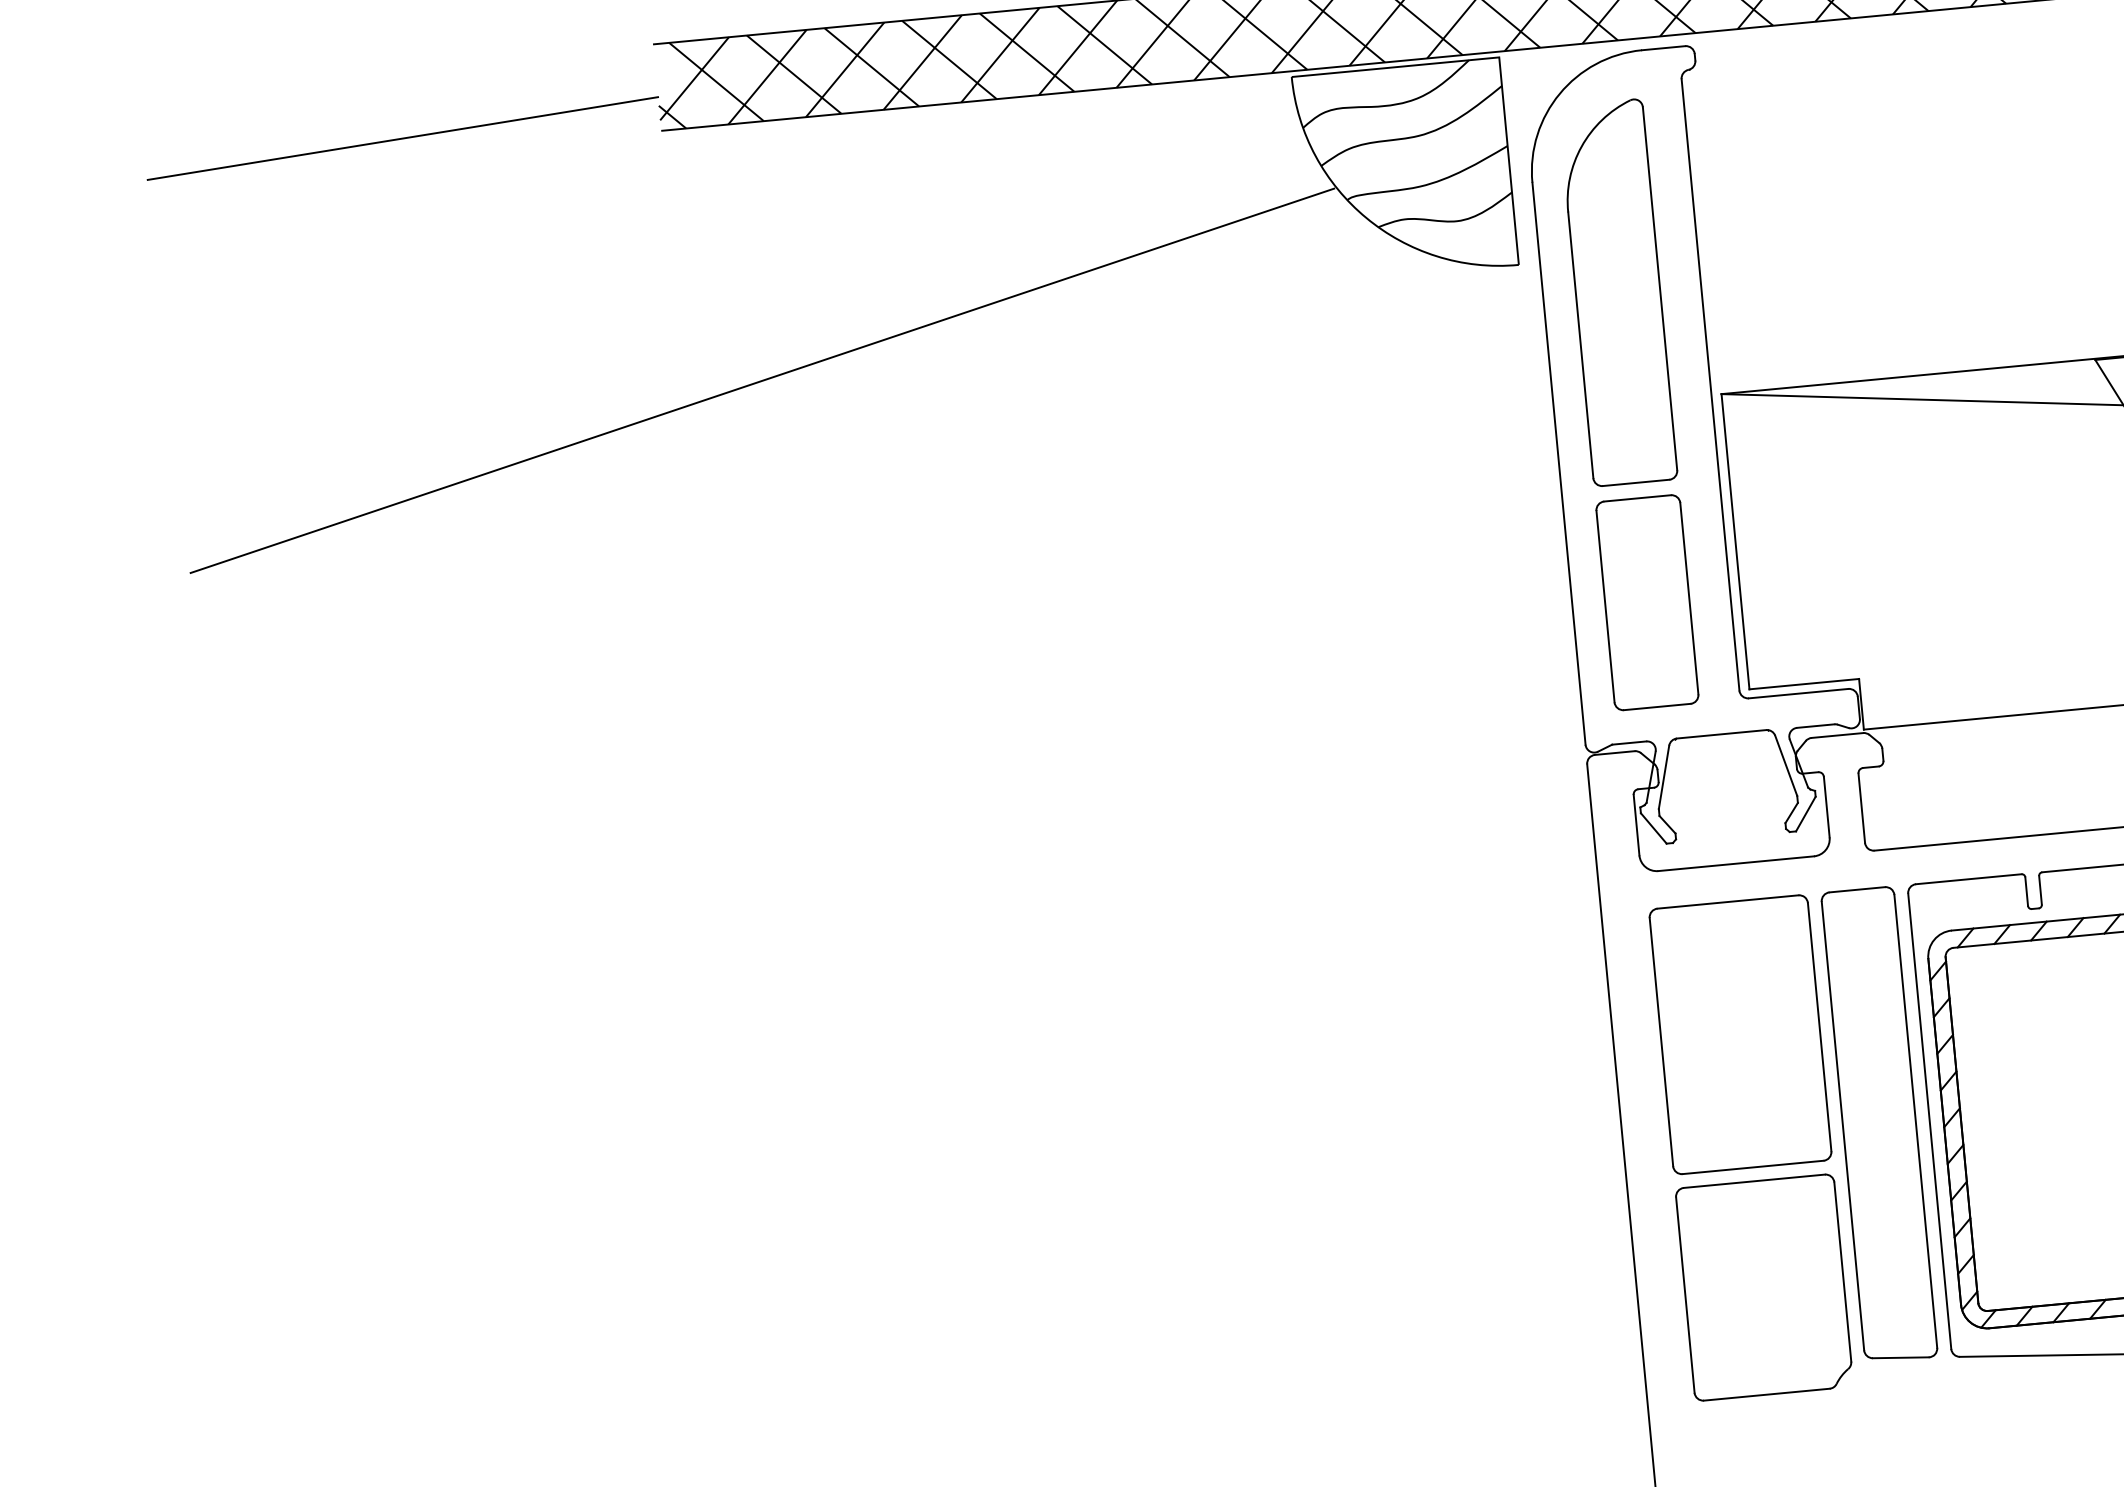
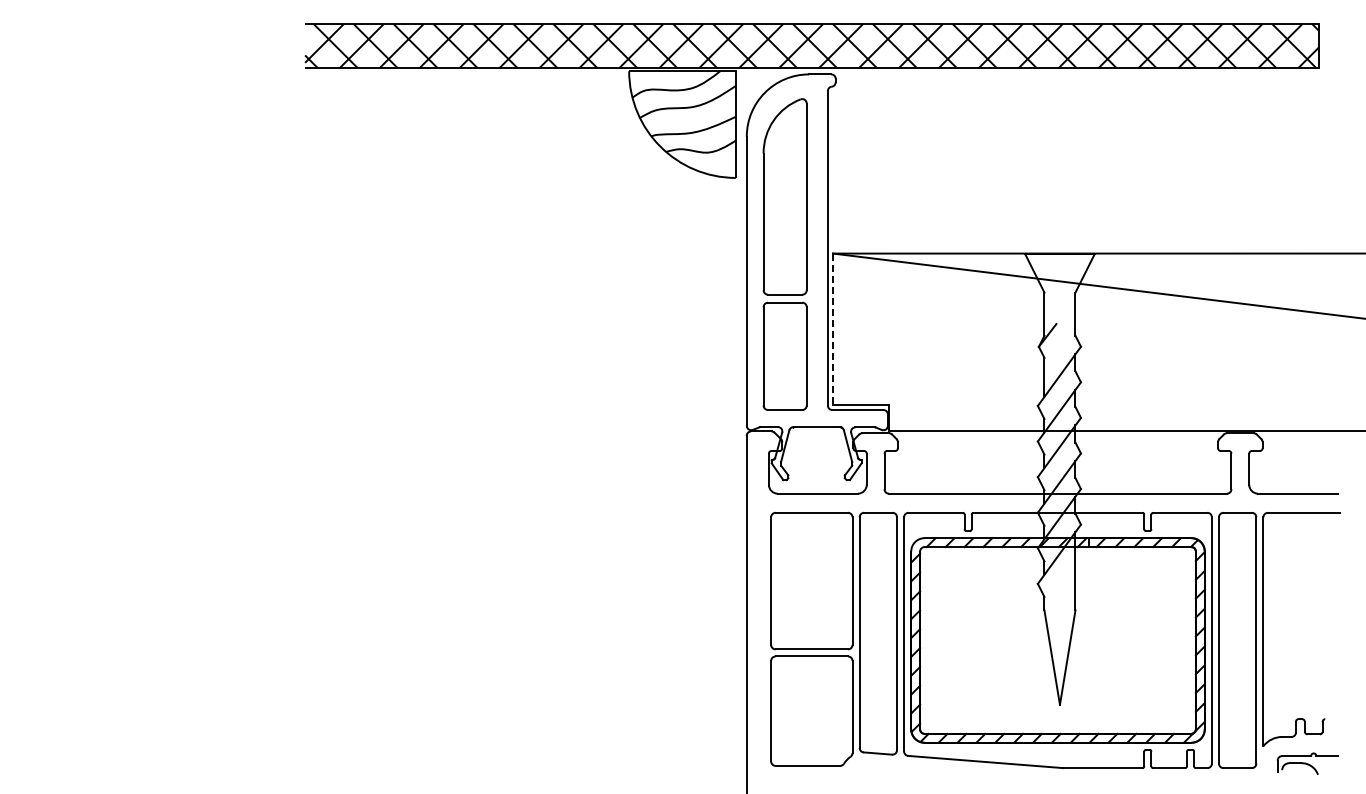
line: (401, 138) -> (172, 59), removed
line: (762, 380) -> (344, 200), removed
line: (1736, 541) -> (833, 329), solid -> dashed

